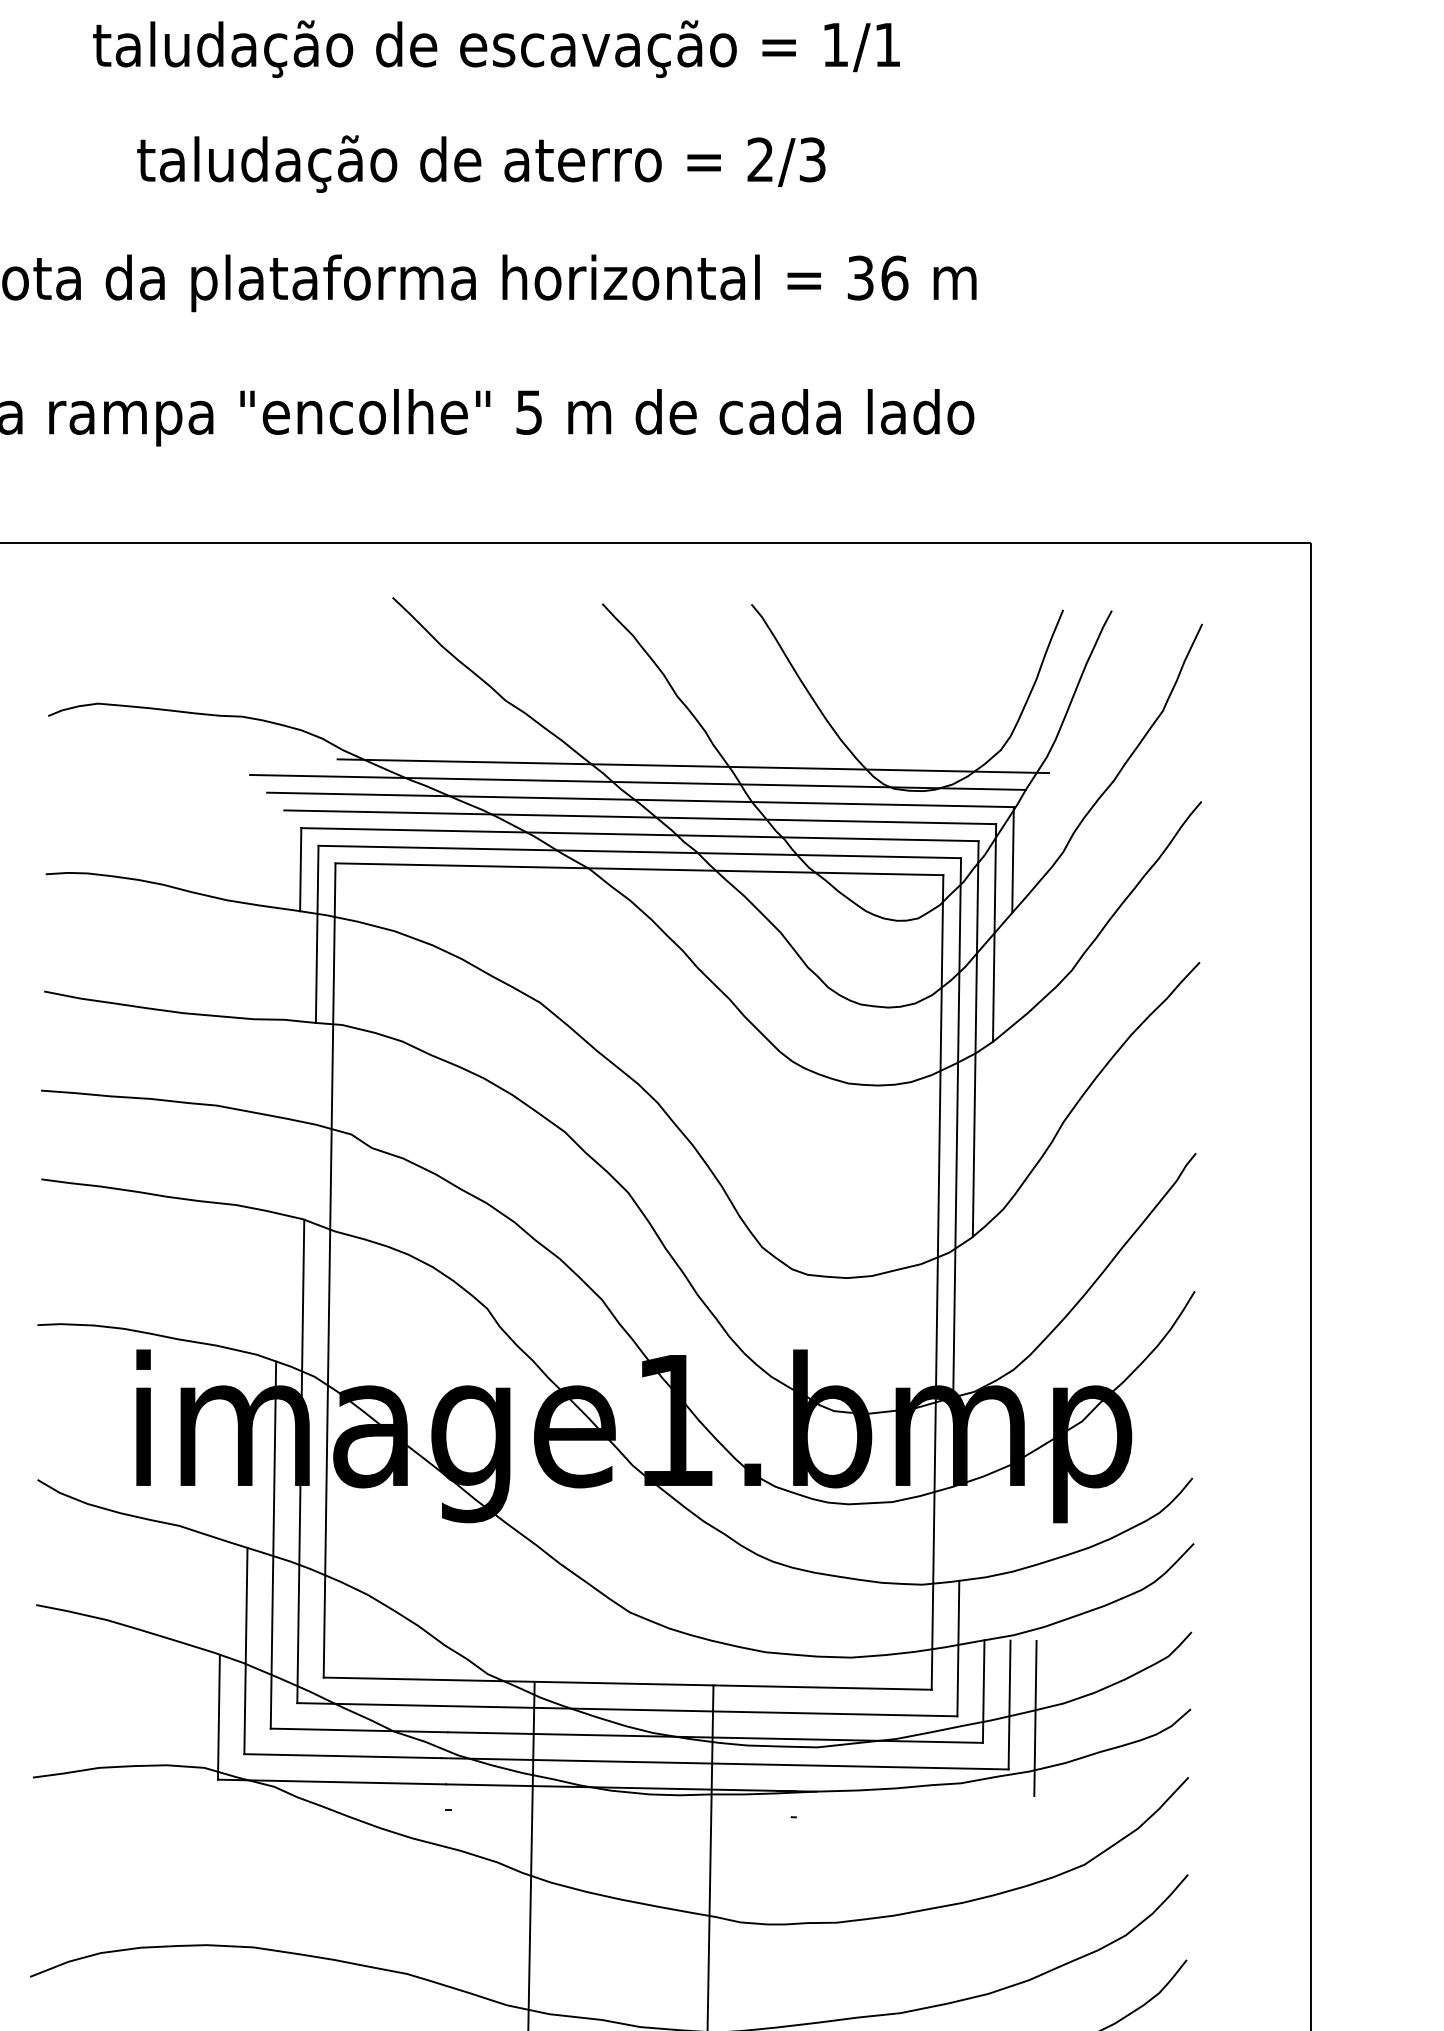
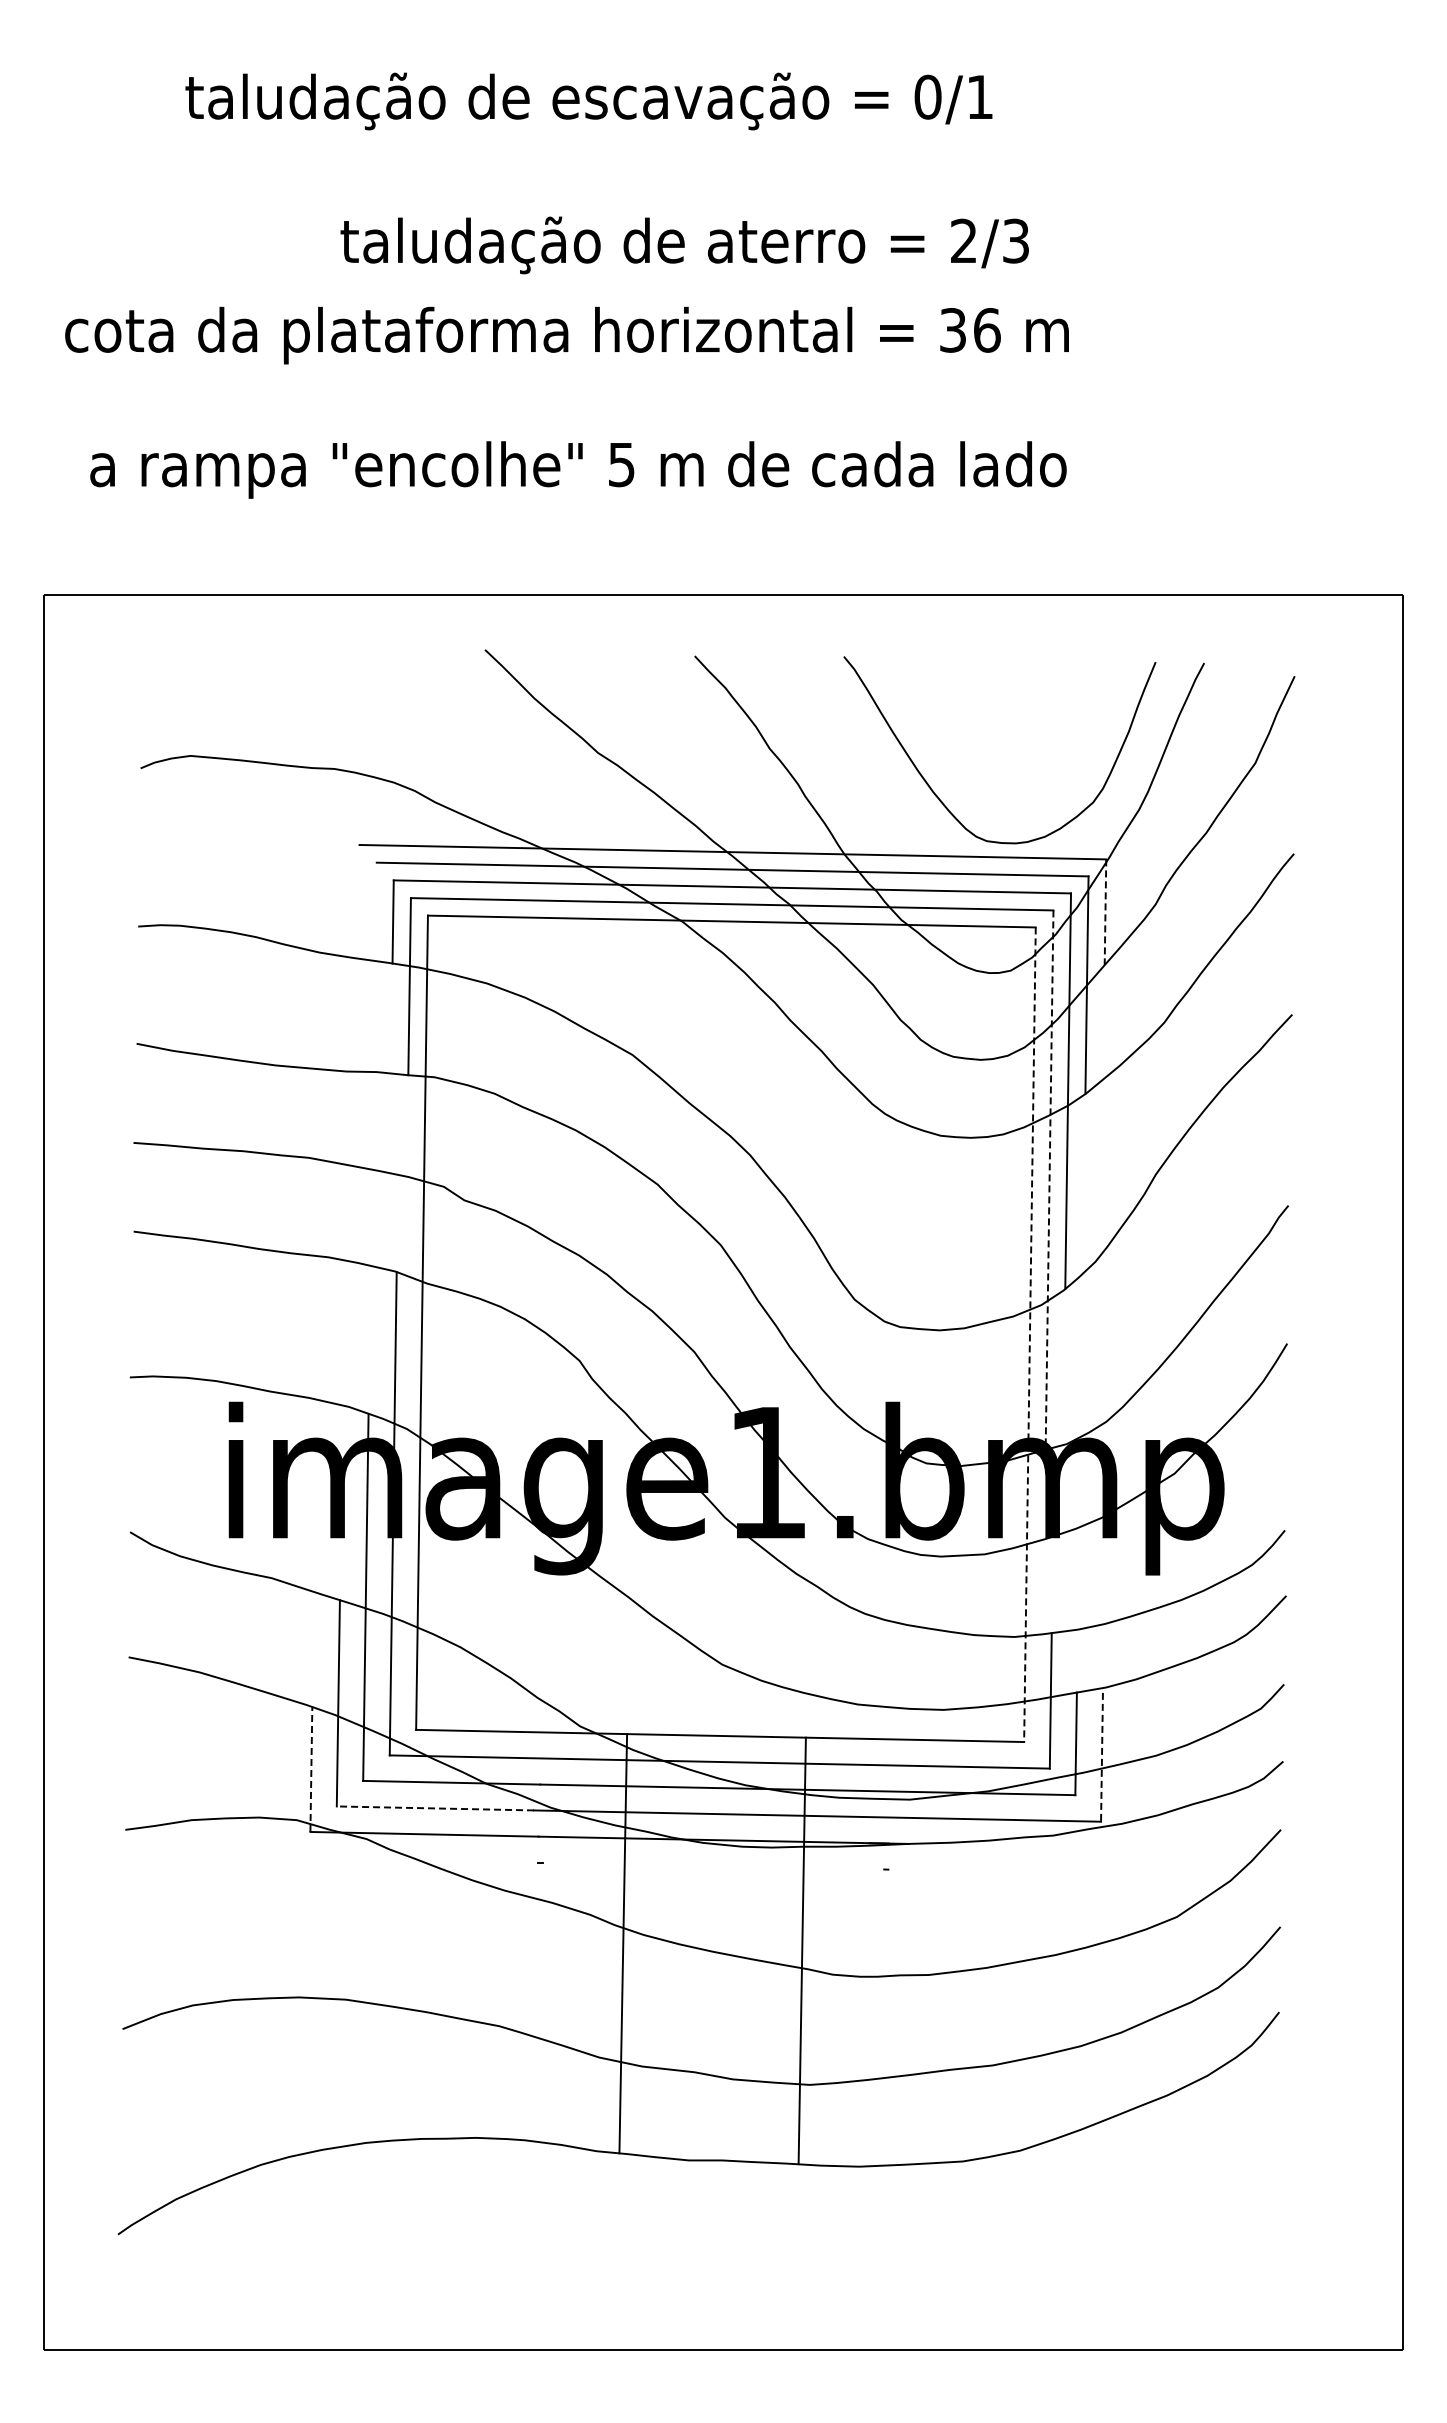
text: (835, 44) -> (927, 96), 1/1 -> 0/1
text: (481, 164) -> (684, 245), moved
line: (693, 766) -> (785, 818), removed
line: (638, 782) -> (730, 834), removed
line: (1013, 860) -> (1105, 912), solid -> dashed
line: (957, 1128) -> (1049, 1180), solid -> dashed
line: (937, 1283) -> (1029, 1335), solid -> dashed
line: (1009, 1705) -> (1101, 1757), solid -> dashed
line: (219, 1717) -> (311, 1769), solid -> dashed
line: (1035, 1718) -> (1127, 1770), removed
line: (343, 1756) -> (435, 1808), solid -> dashed

